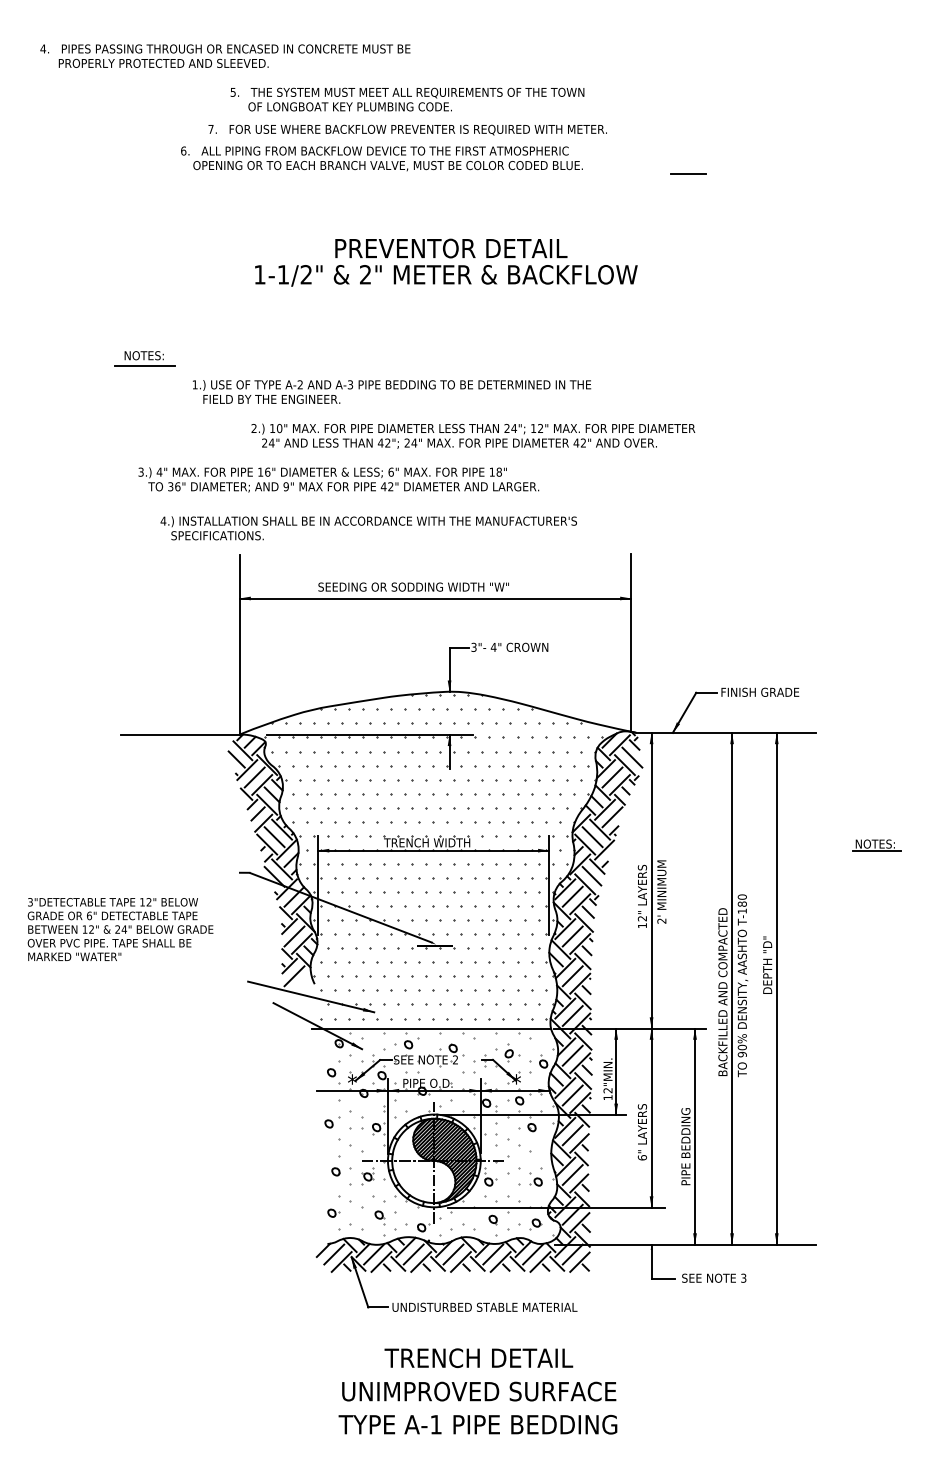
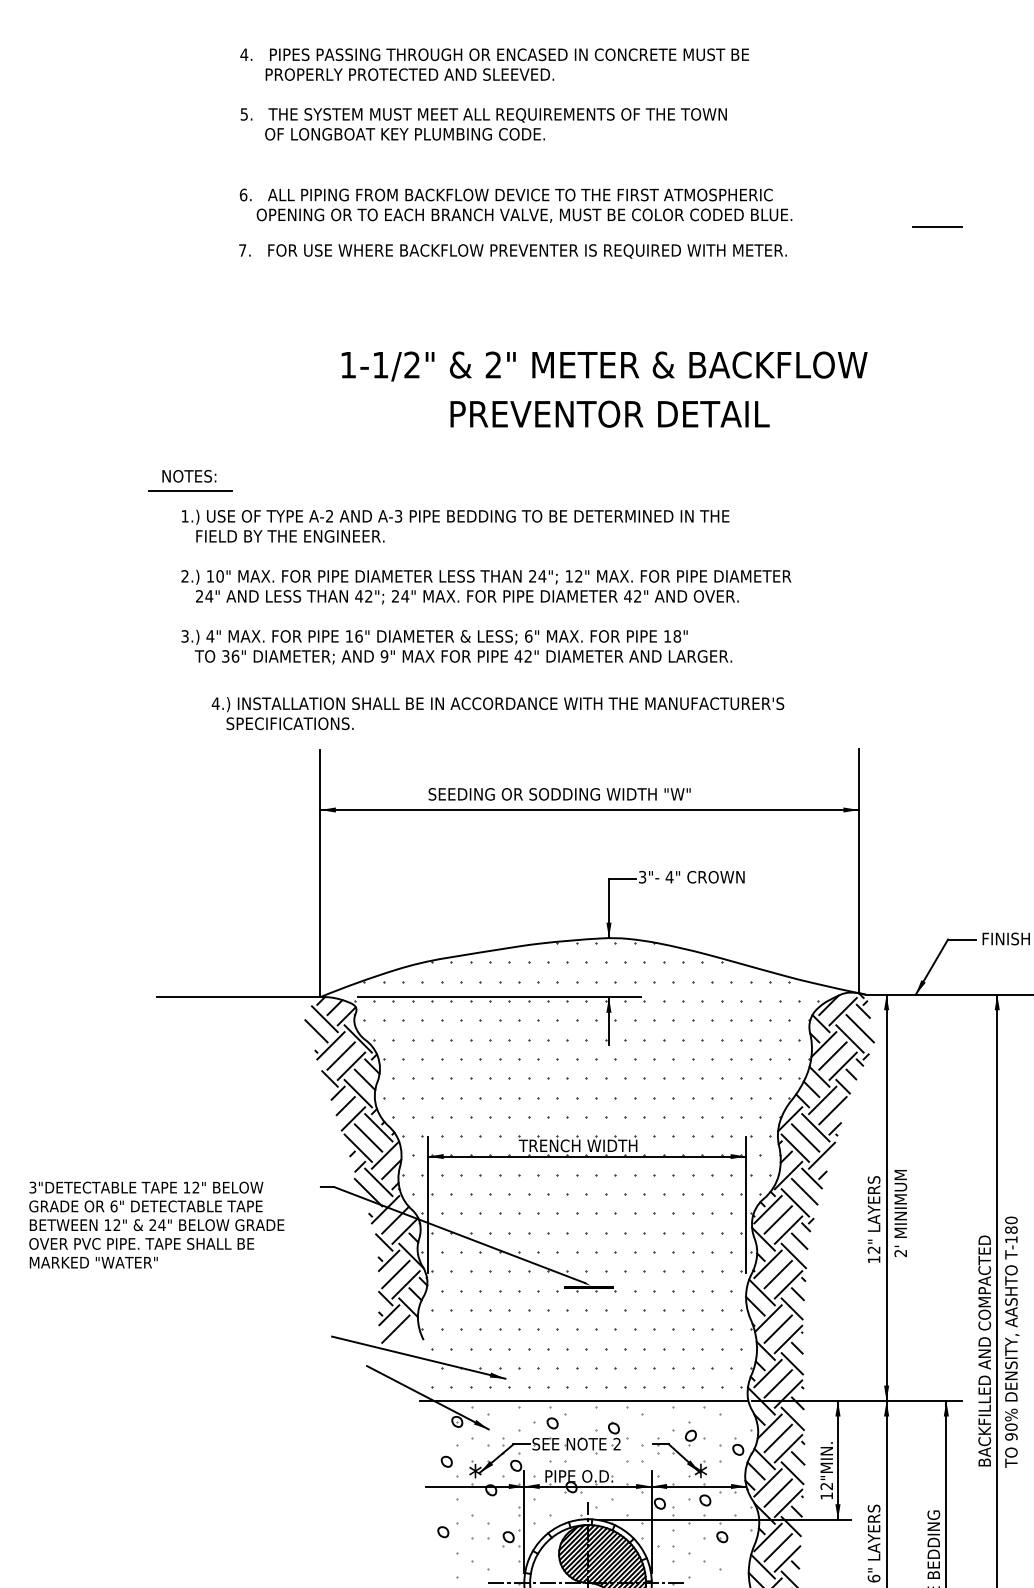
text: (225, 55) -> (494, 63), moved
text: (407, 99) -> (483, 124), moved
text: (407, 129) -> (512, 250), moved
text: (451, 248) -> (610, 414), moved
text: (392, 391) -> (456, 525), moved
text: (473, 435) -> (486, 585), moved
text: (120, 929) -> (156, 1225), moved

